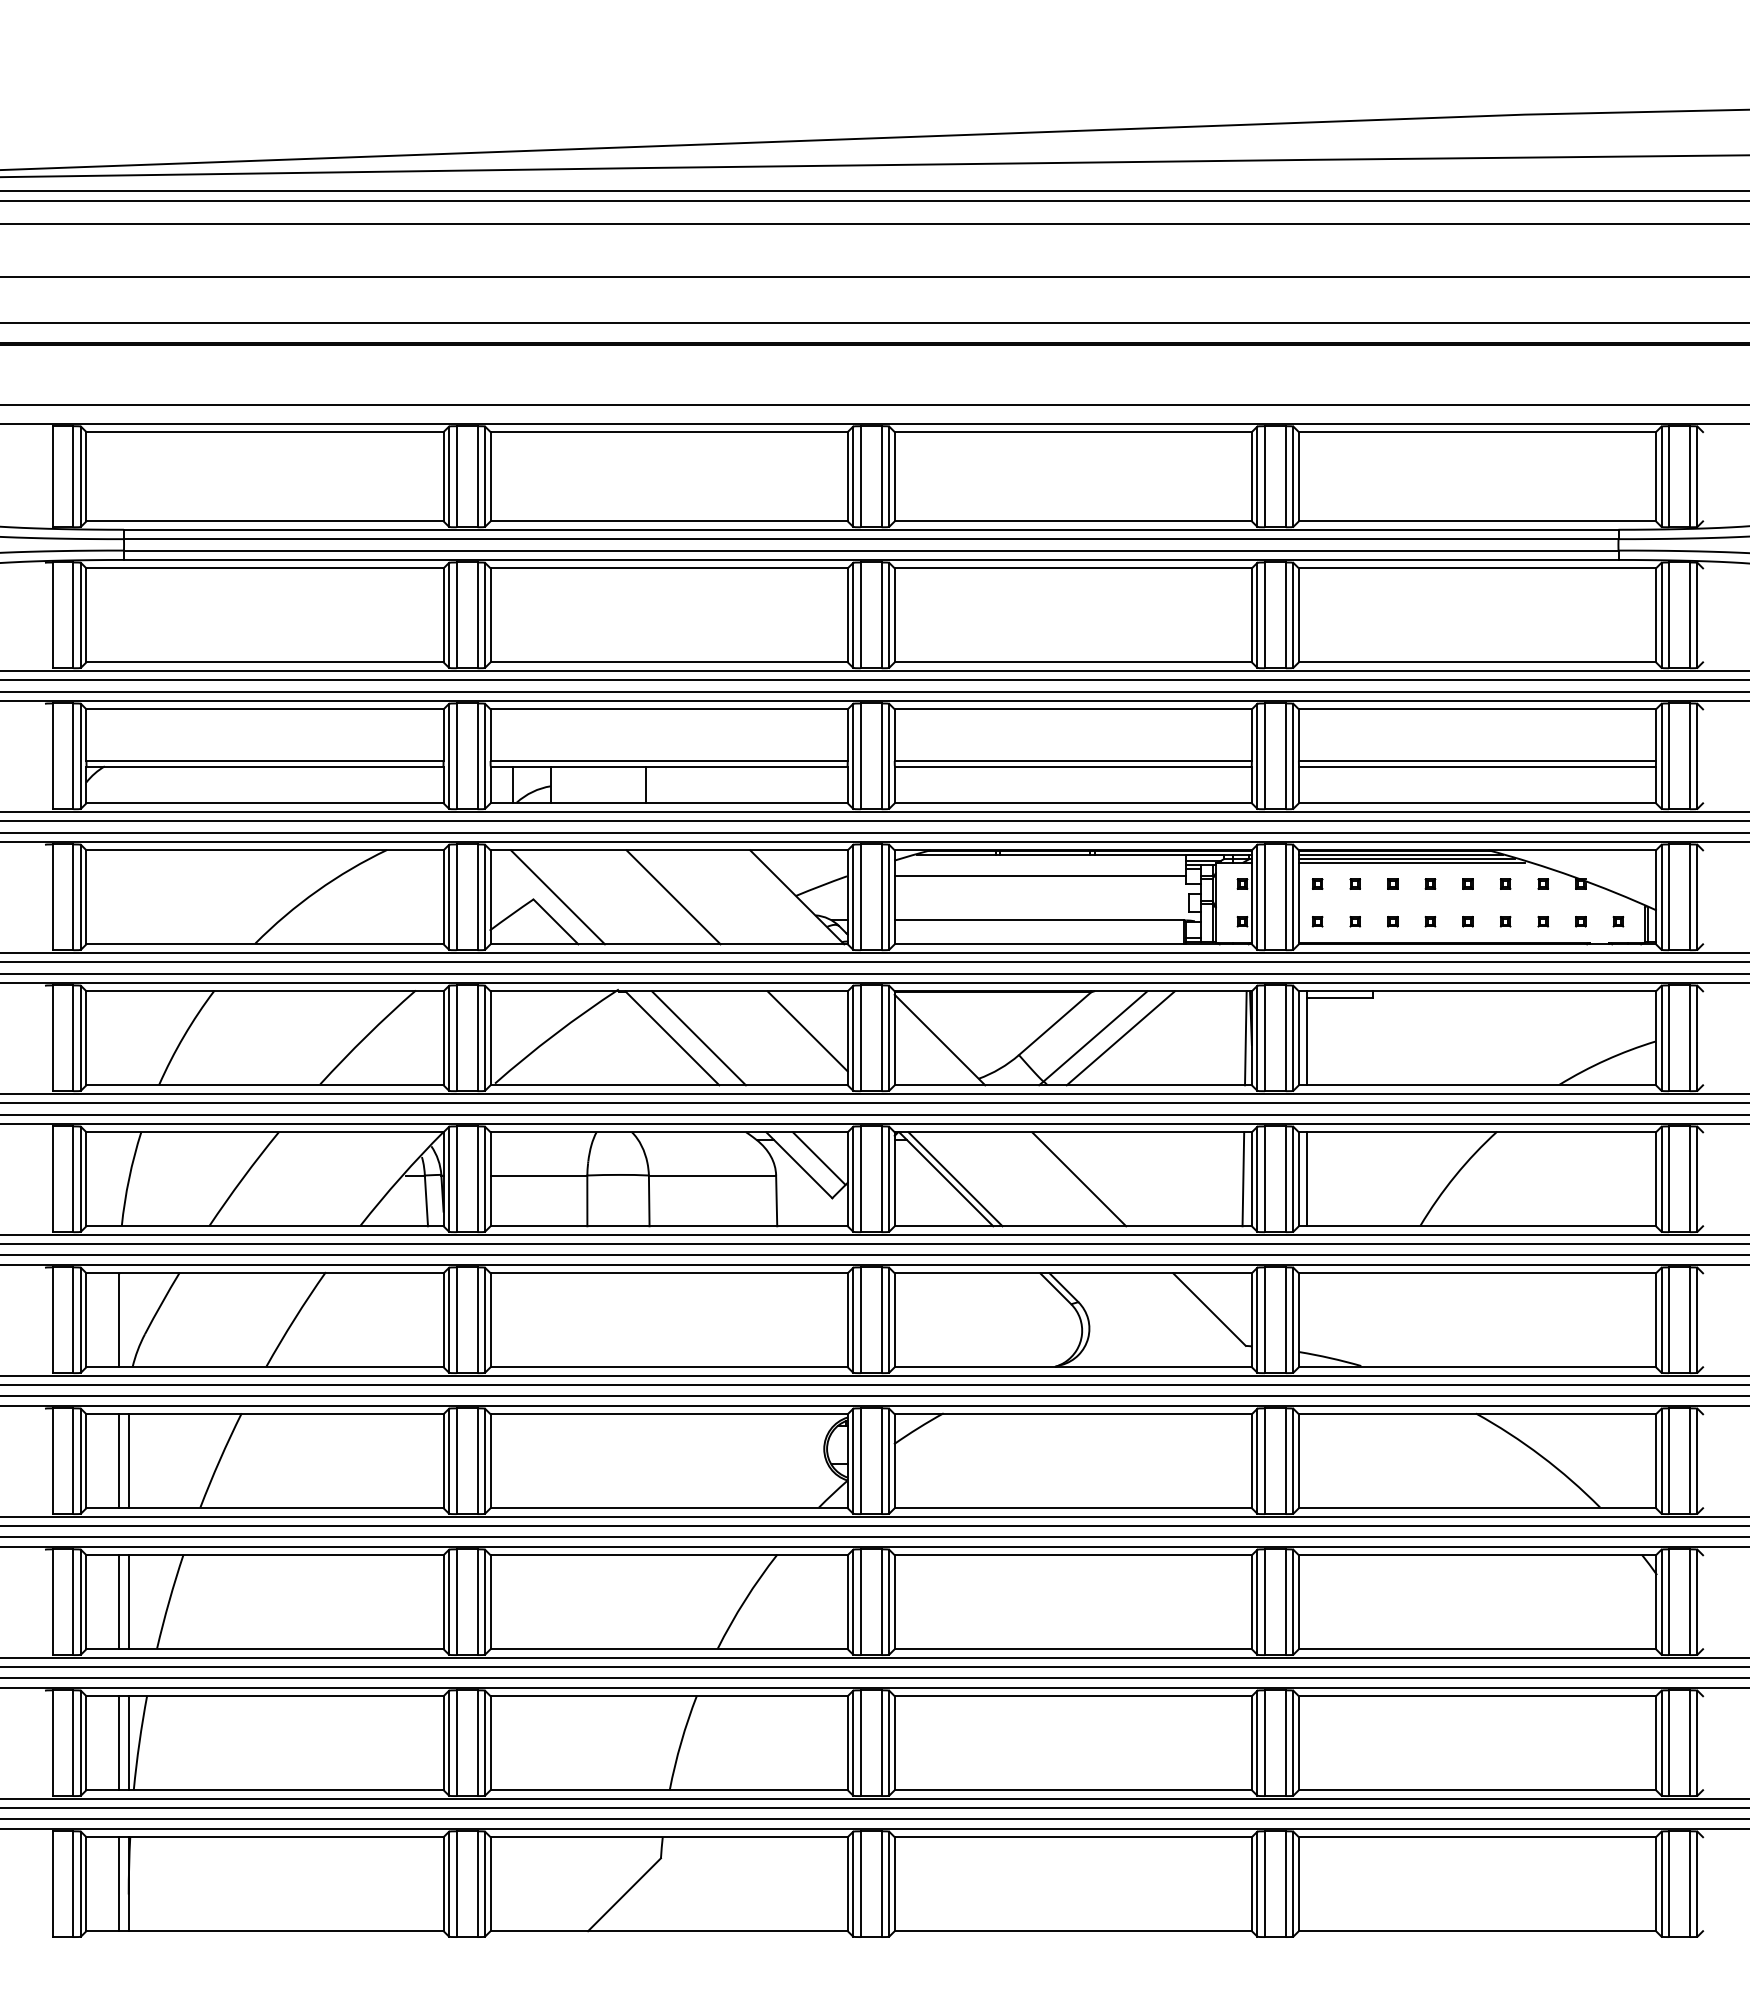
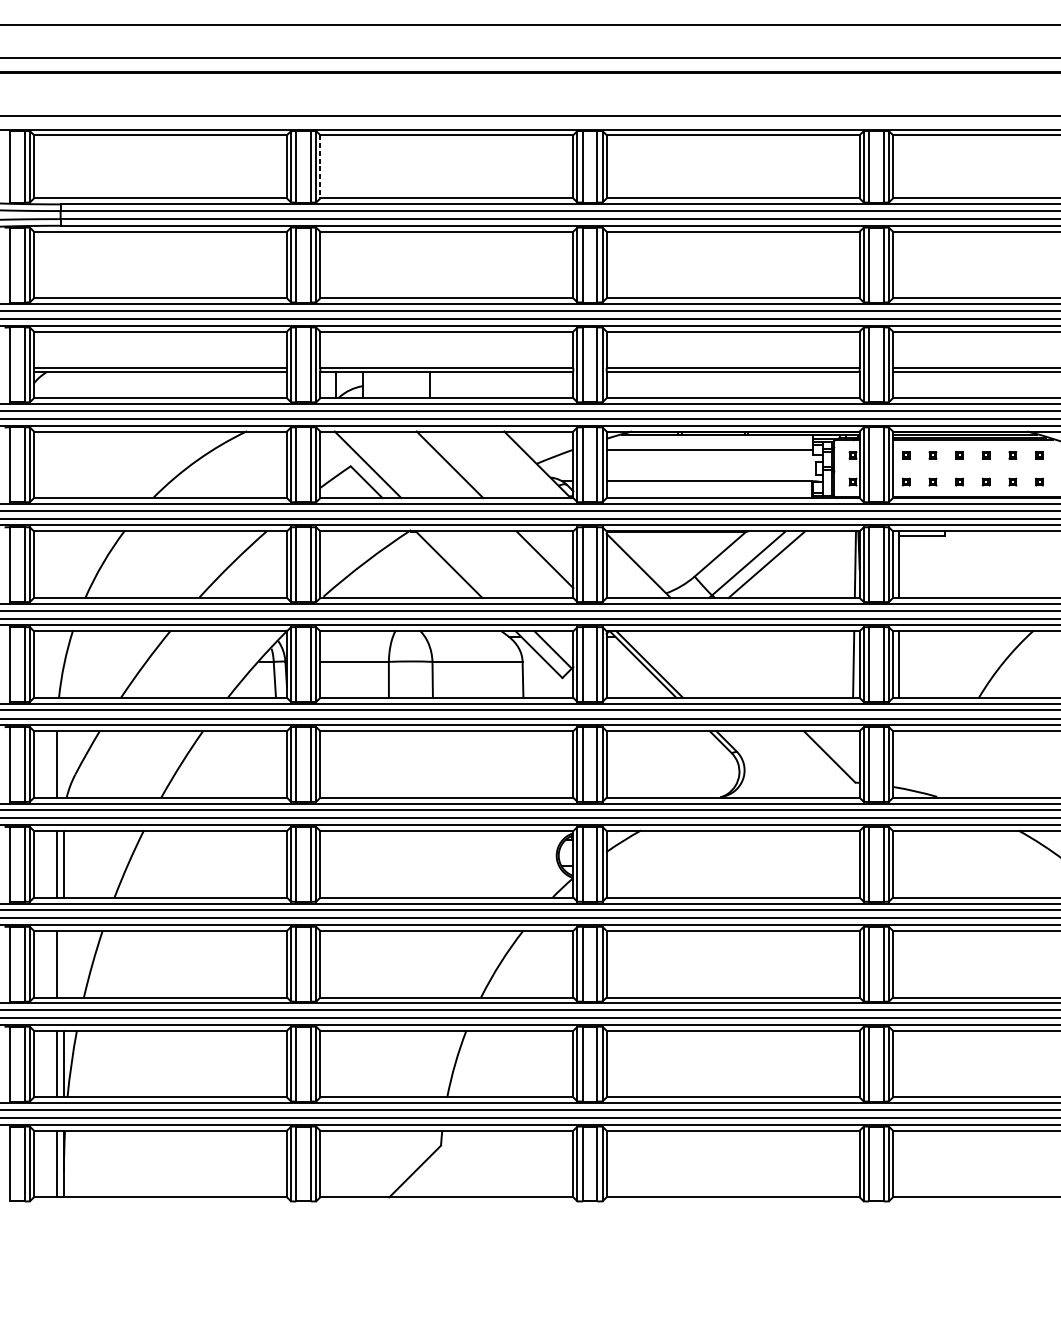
line: (490, 476) -> (320, 166), solid -> dashed
line: (698, 1038) -> (467, 564), removed
line: (1079, 1179) -> (737, 664), removed
line: (128, 1602) -> (63, 964), removed

